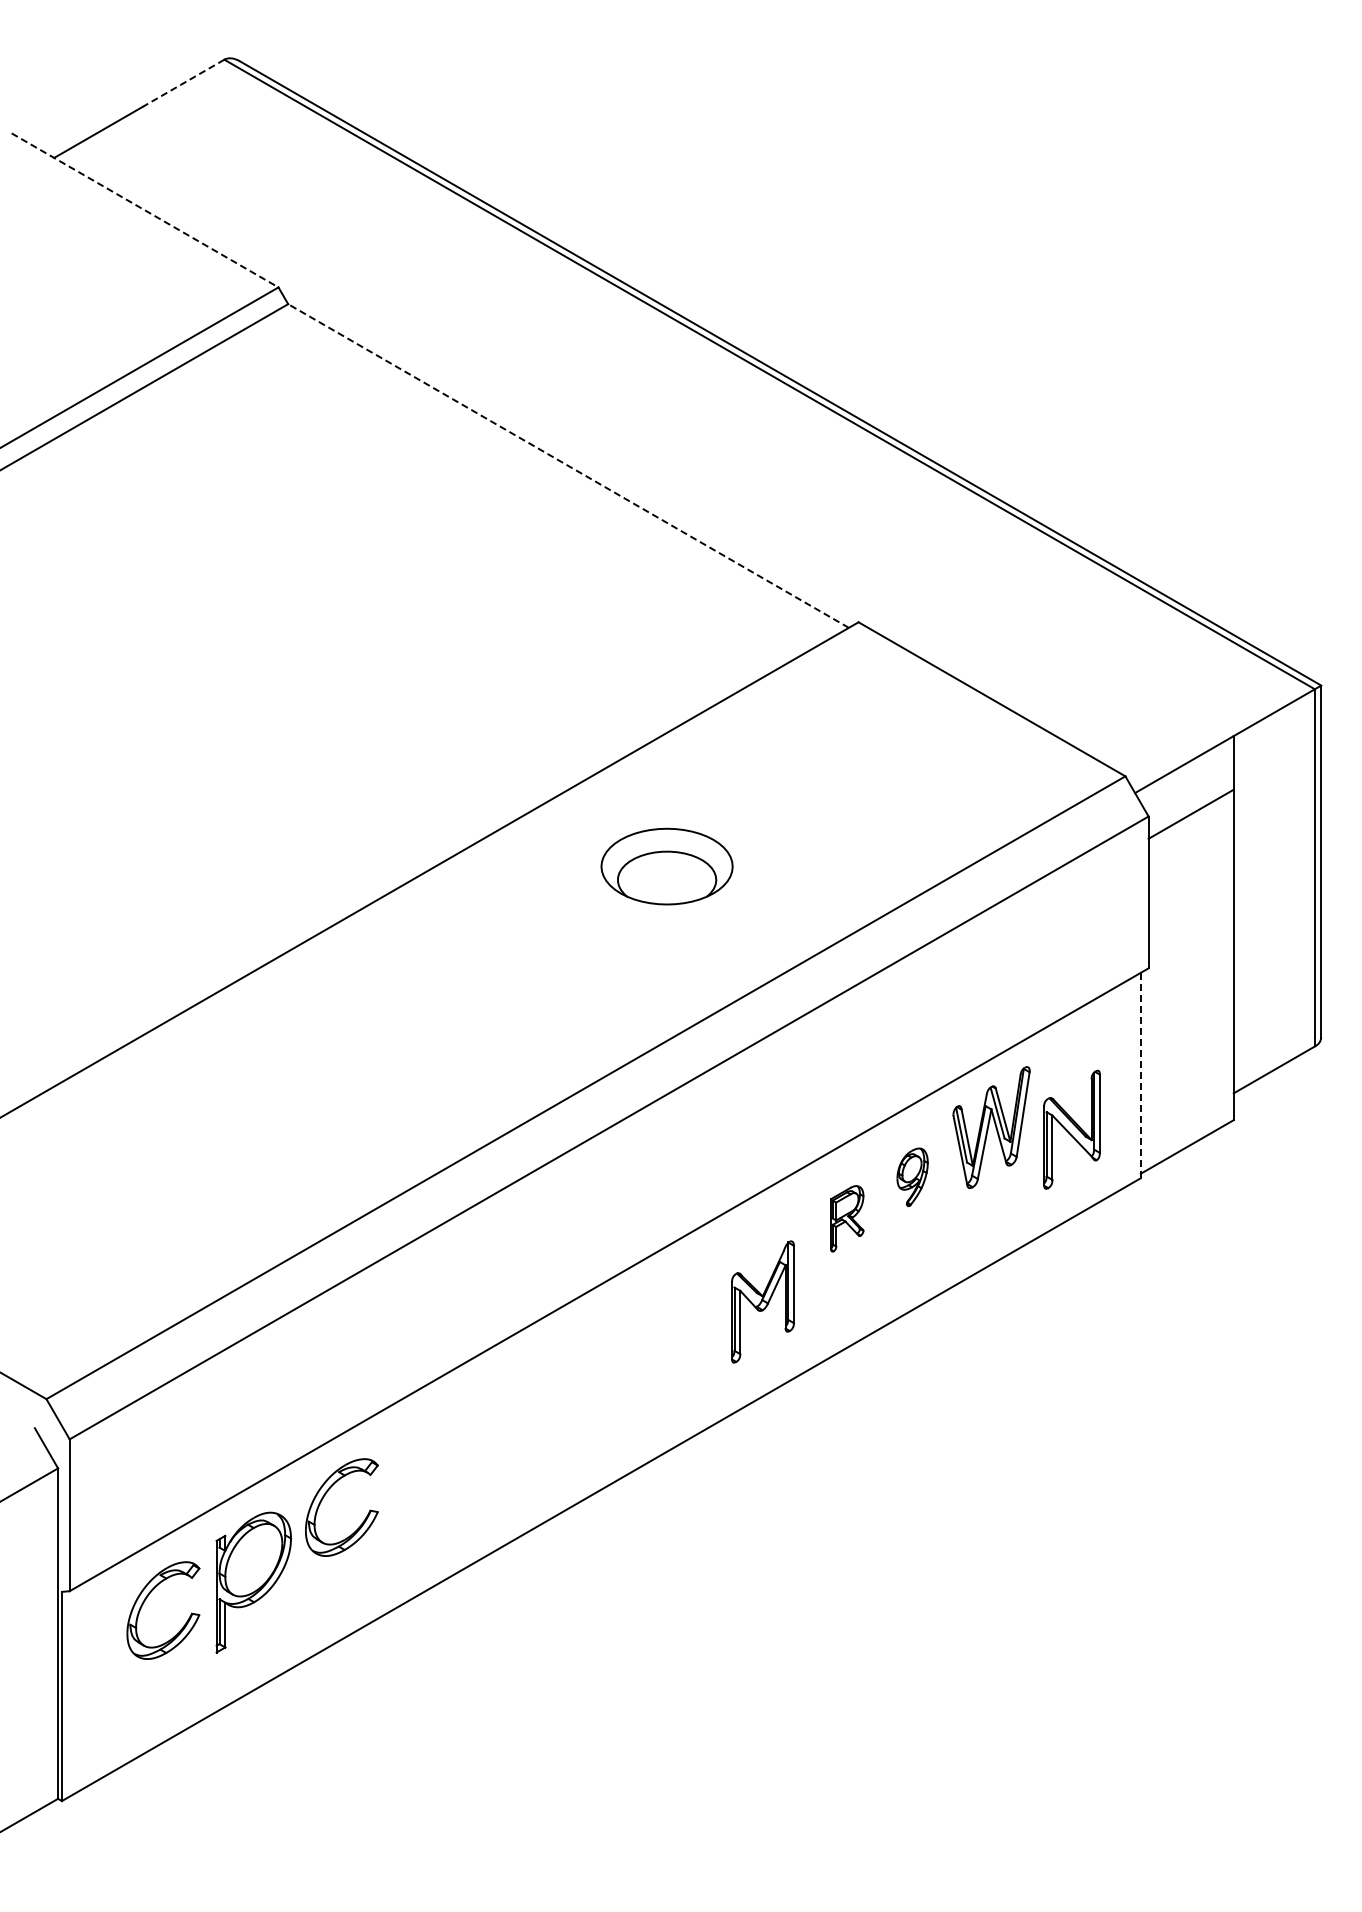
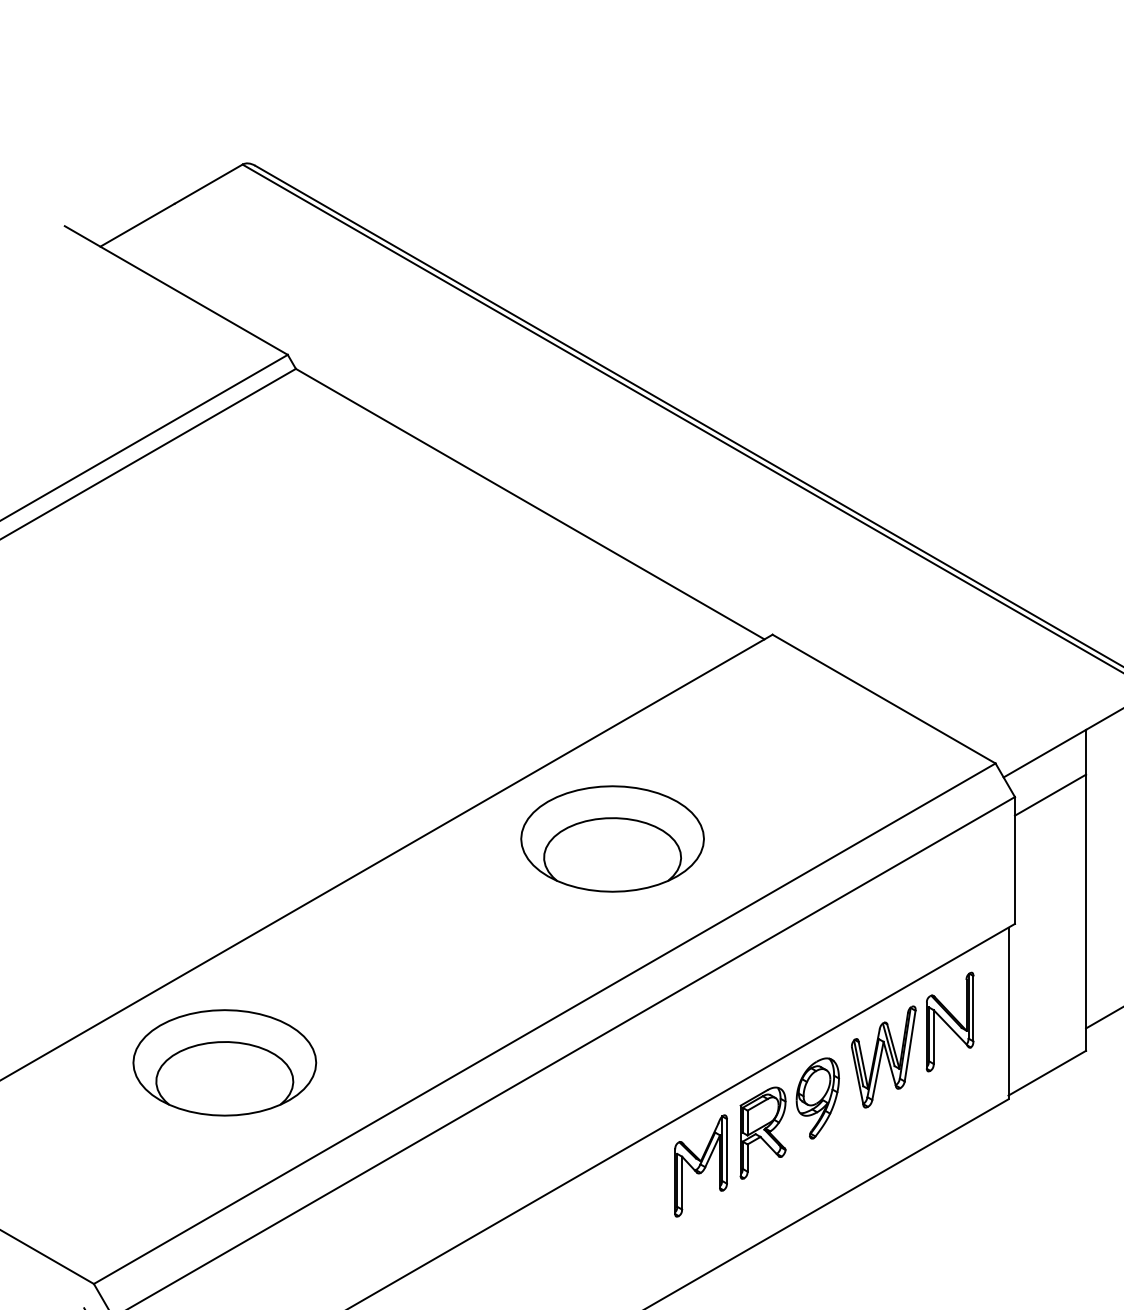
line: (183, 83) -> (208, 184), dashed -> solid
line: (145, 210) -> (176, 290), dashed -> solid
line: (568, 466) -> (530, 504), dashed -> solid
part: (666, 866) -> (612, 838), size x1.67
line: (1140, 1075) -> (1008, 1013), dashed -> solid
part: (1071, 1129) -> (949, 1021), moved
part: (202, 1134) -> (224, 1062), added
part: (912, 1177) -> (817, 1098), size x1.67
part: (847, 1218) -> (763, 1132), size x1.67
part: (762, 1301) -> (700, 1165), moved

